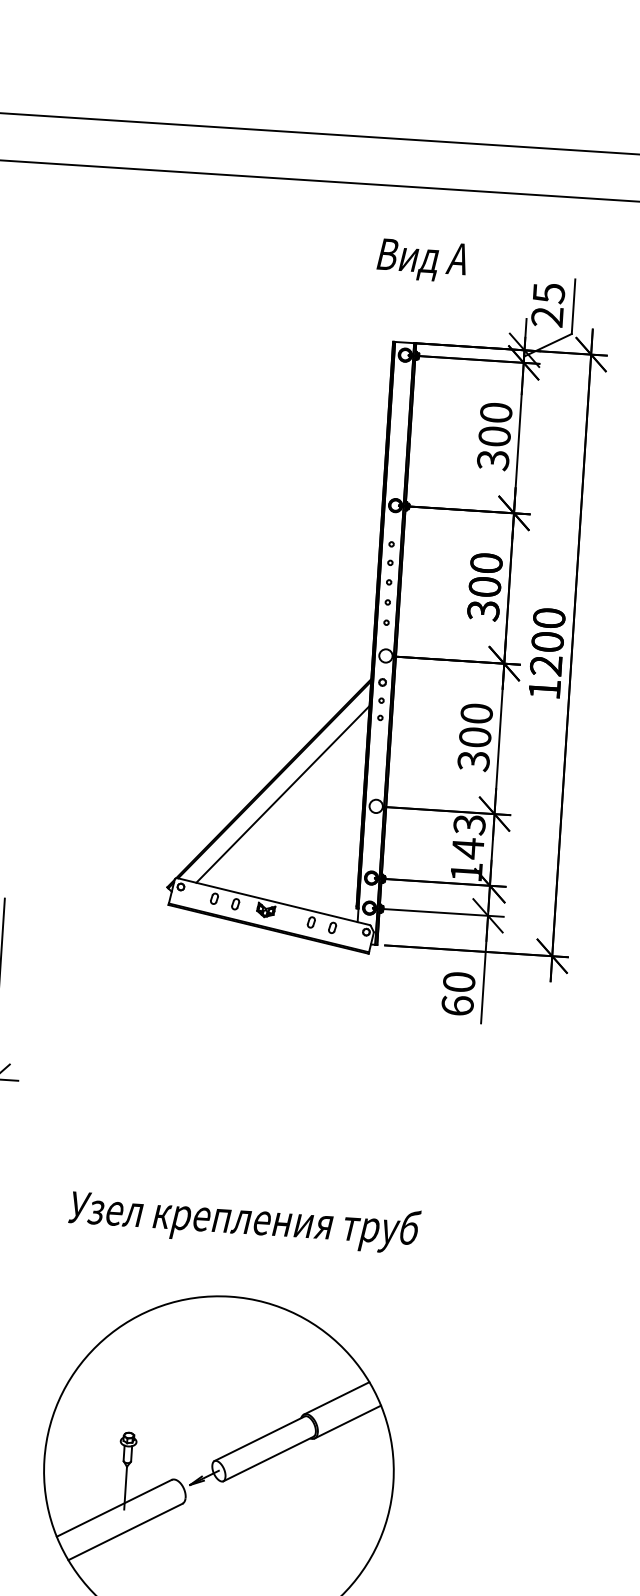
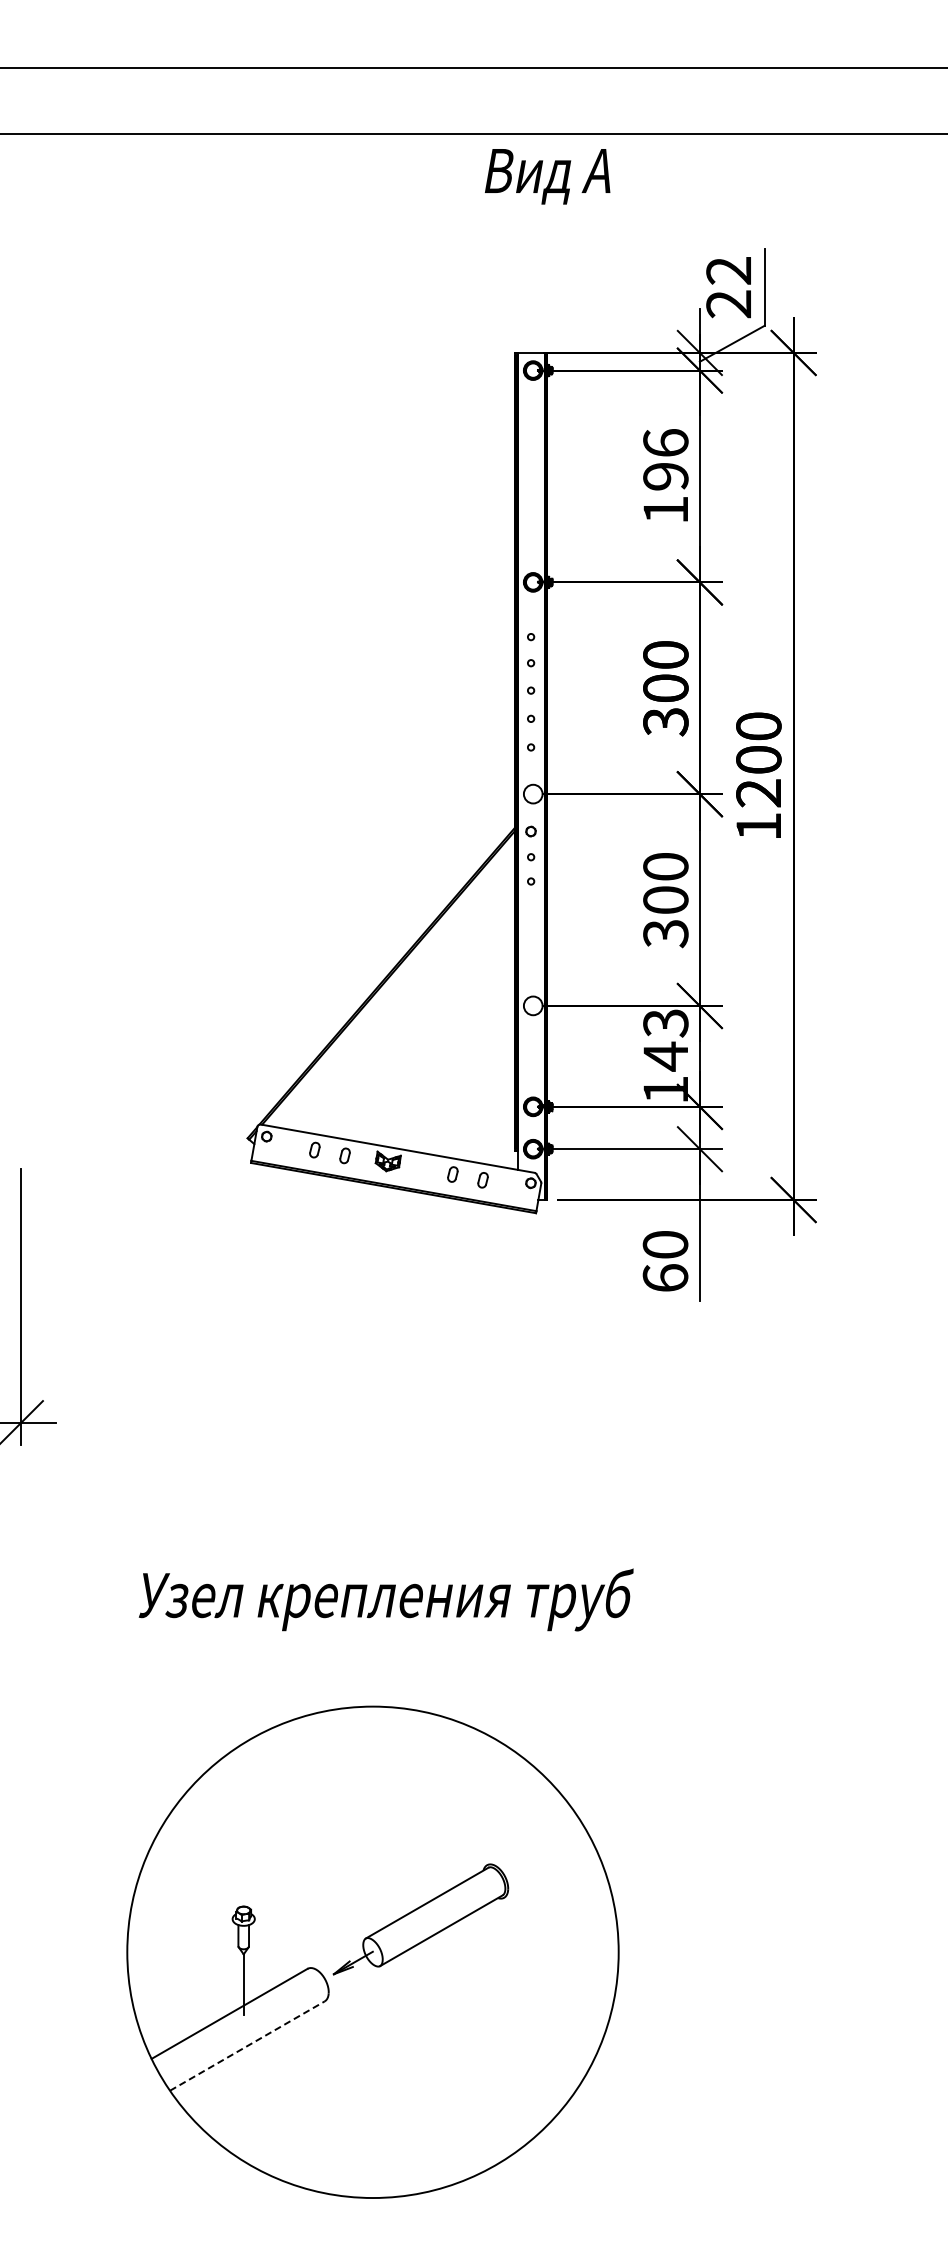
text: (421, 260) -> (547, 176), moved
text: (548, 293) -> (728, 271), 25 -> 22
text: (494, 436) -> (665, 476), 300 -> 196
line: (282, 794) -> (400, 997), removed
line: (336, 1398) -> (531, 1839), removed
line: (347, 1421) -> (549, 1871), removed
line: (125, 1531) -> (247, 2045), solid -> dashed

